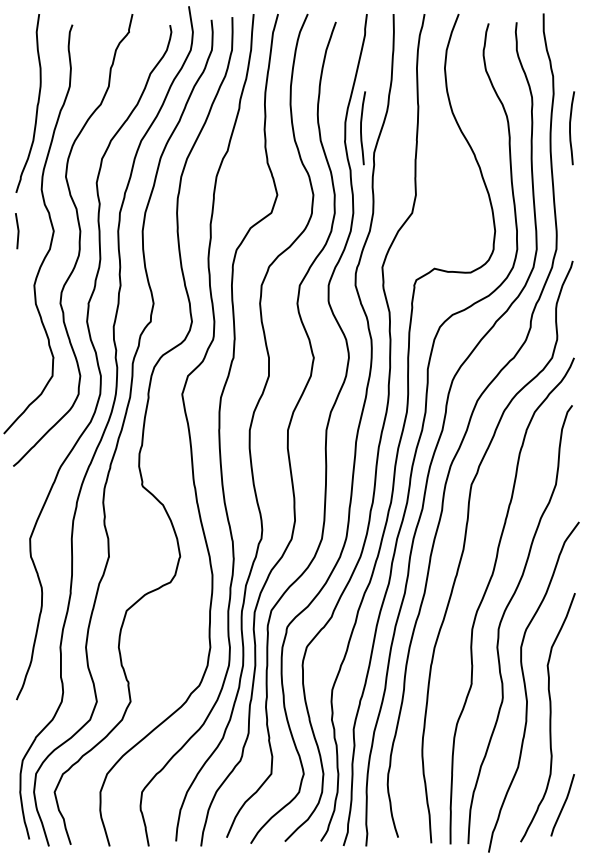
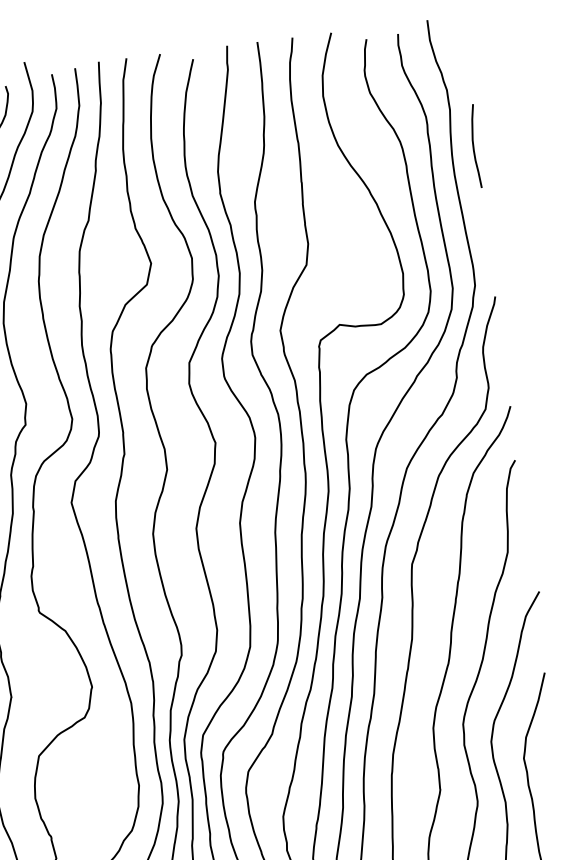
curve: (361, 128) -> (237, 176), removed

